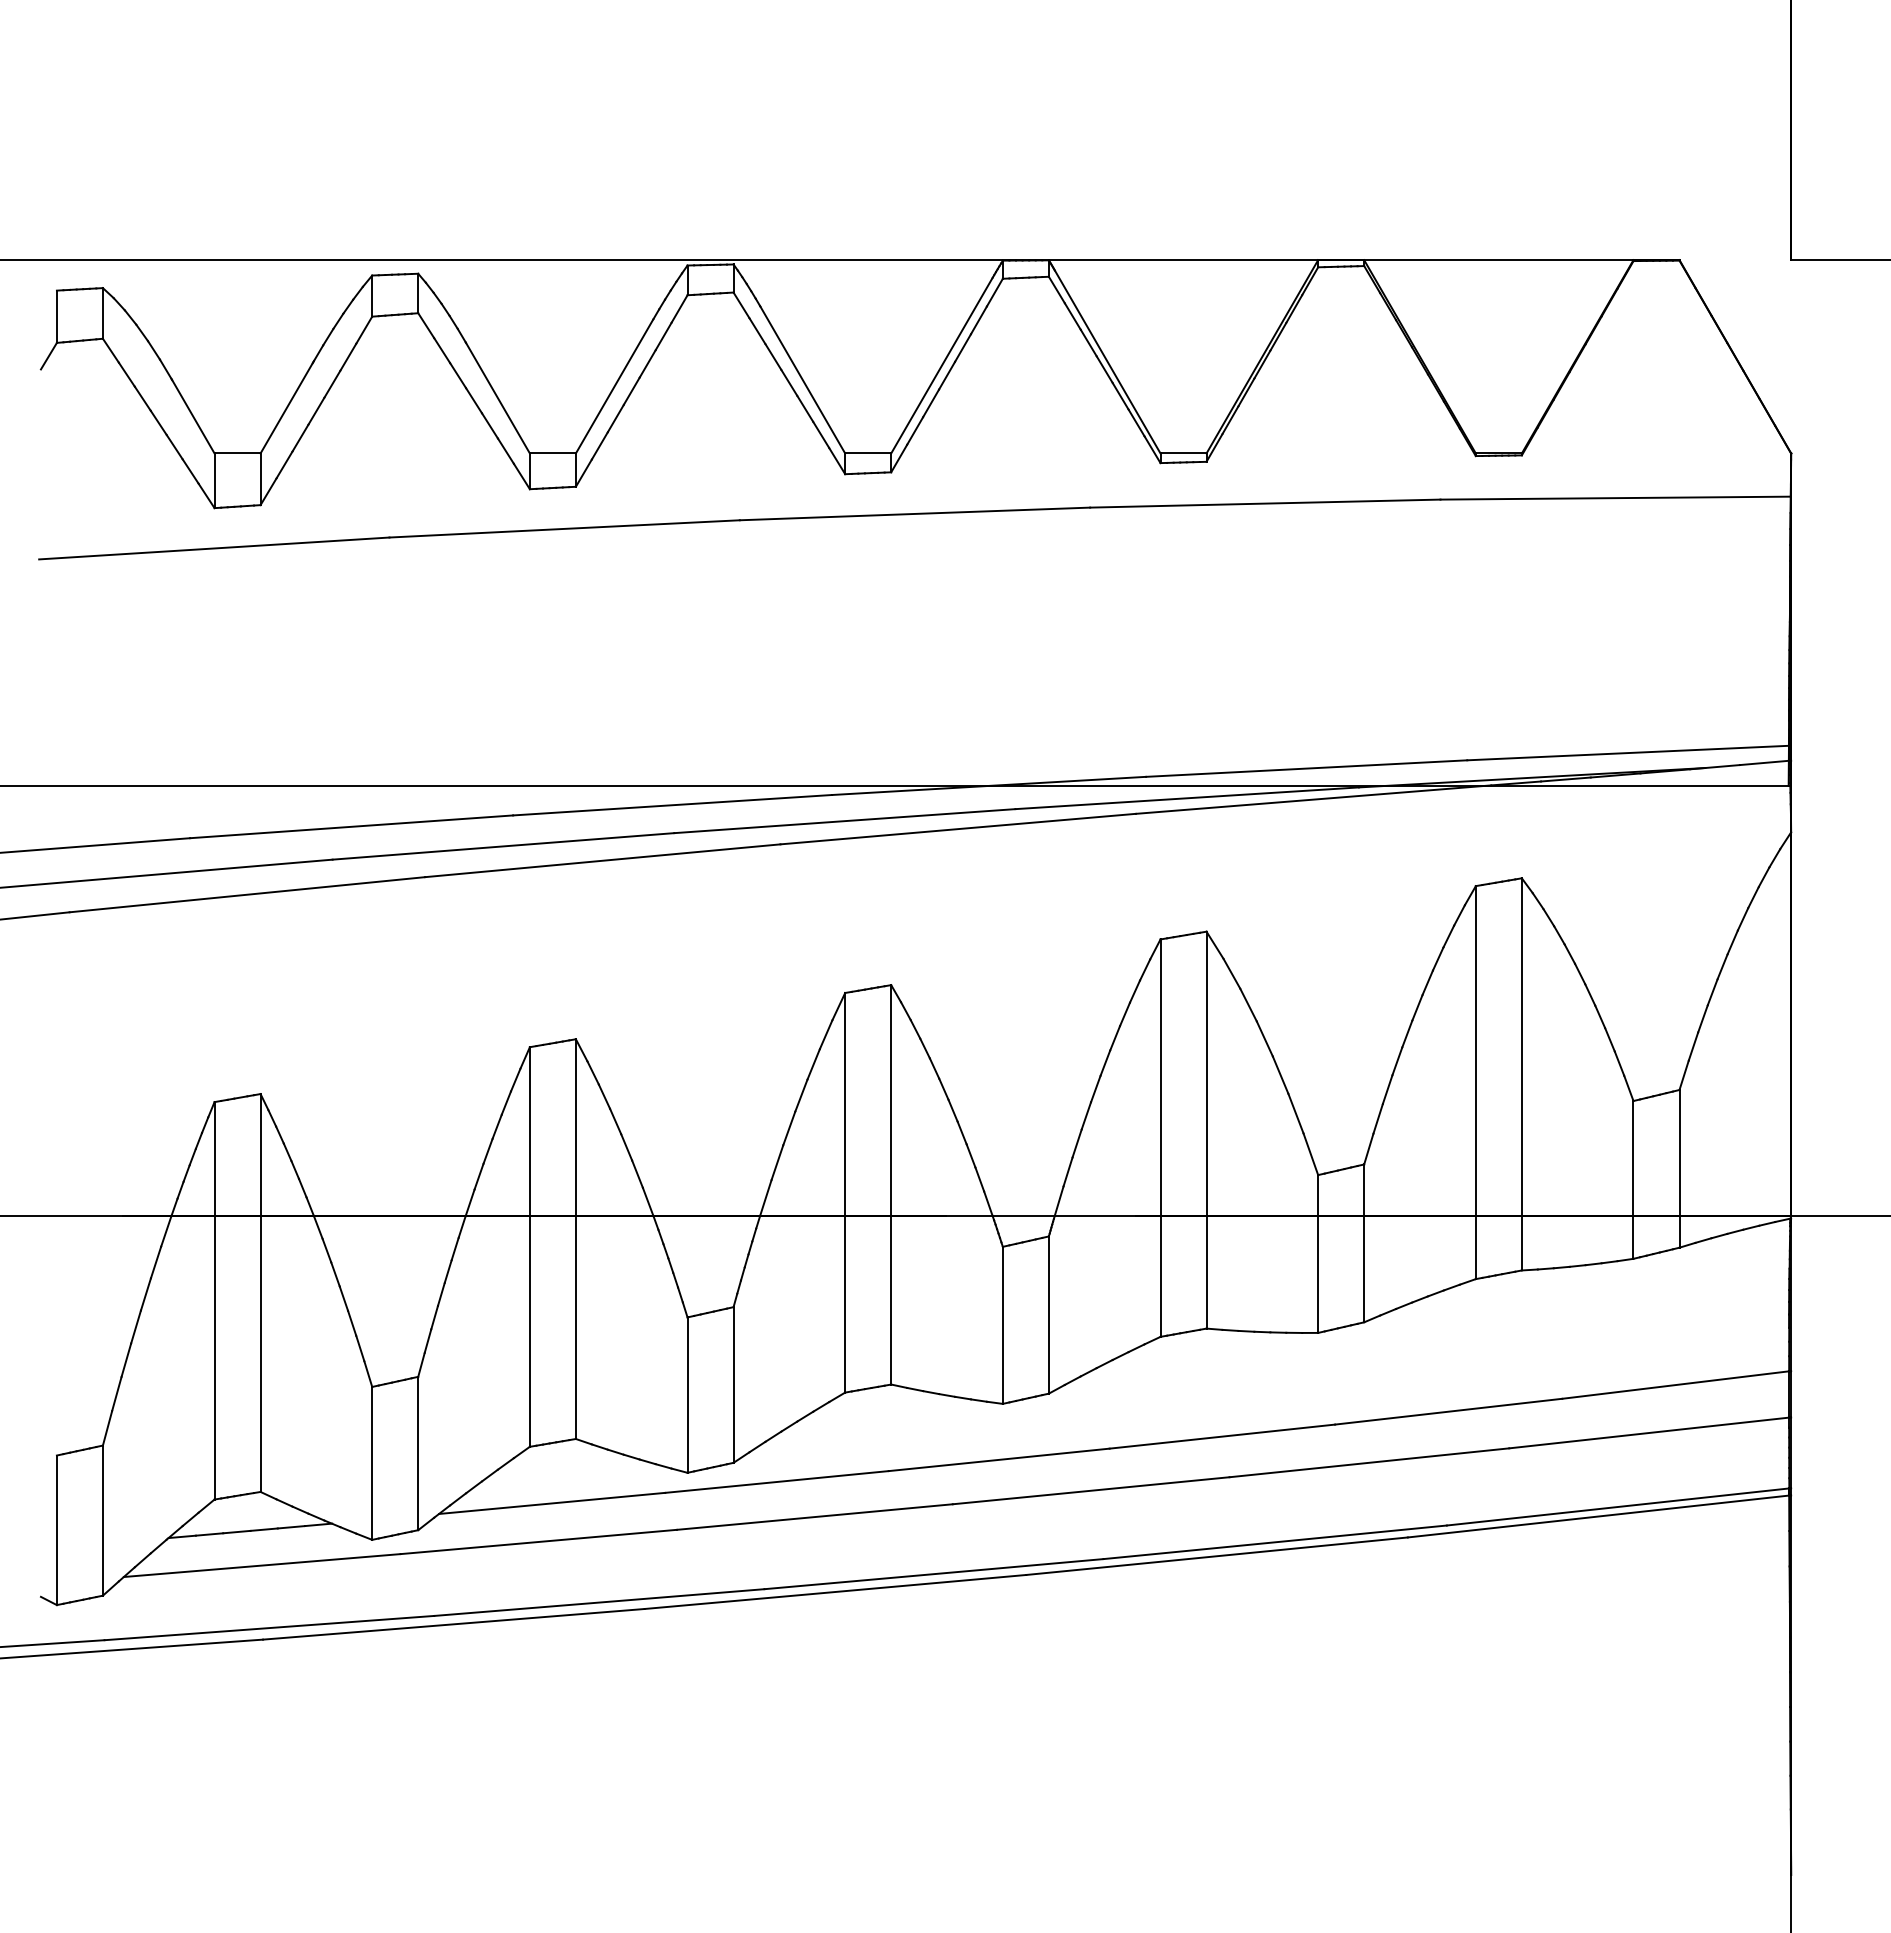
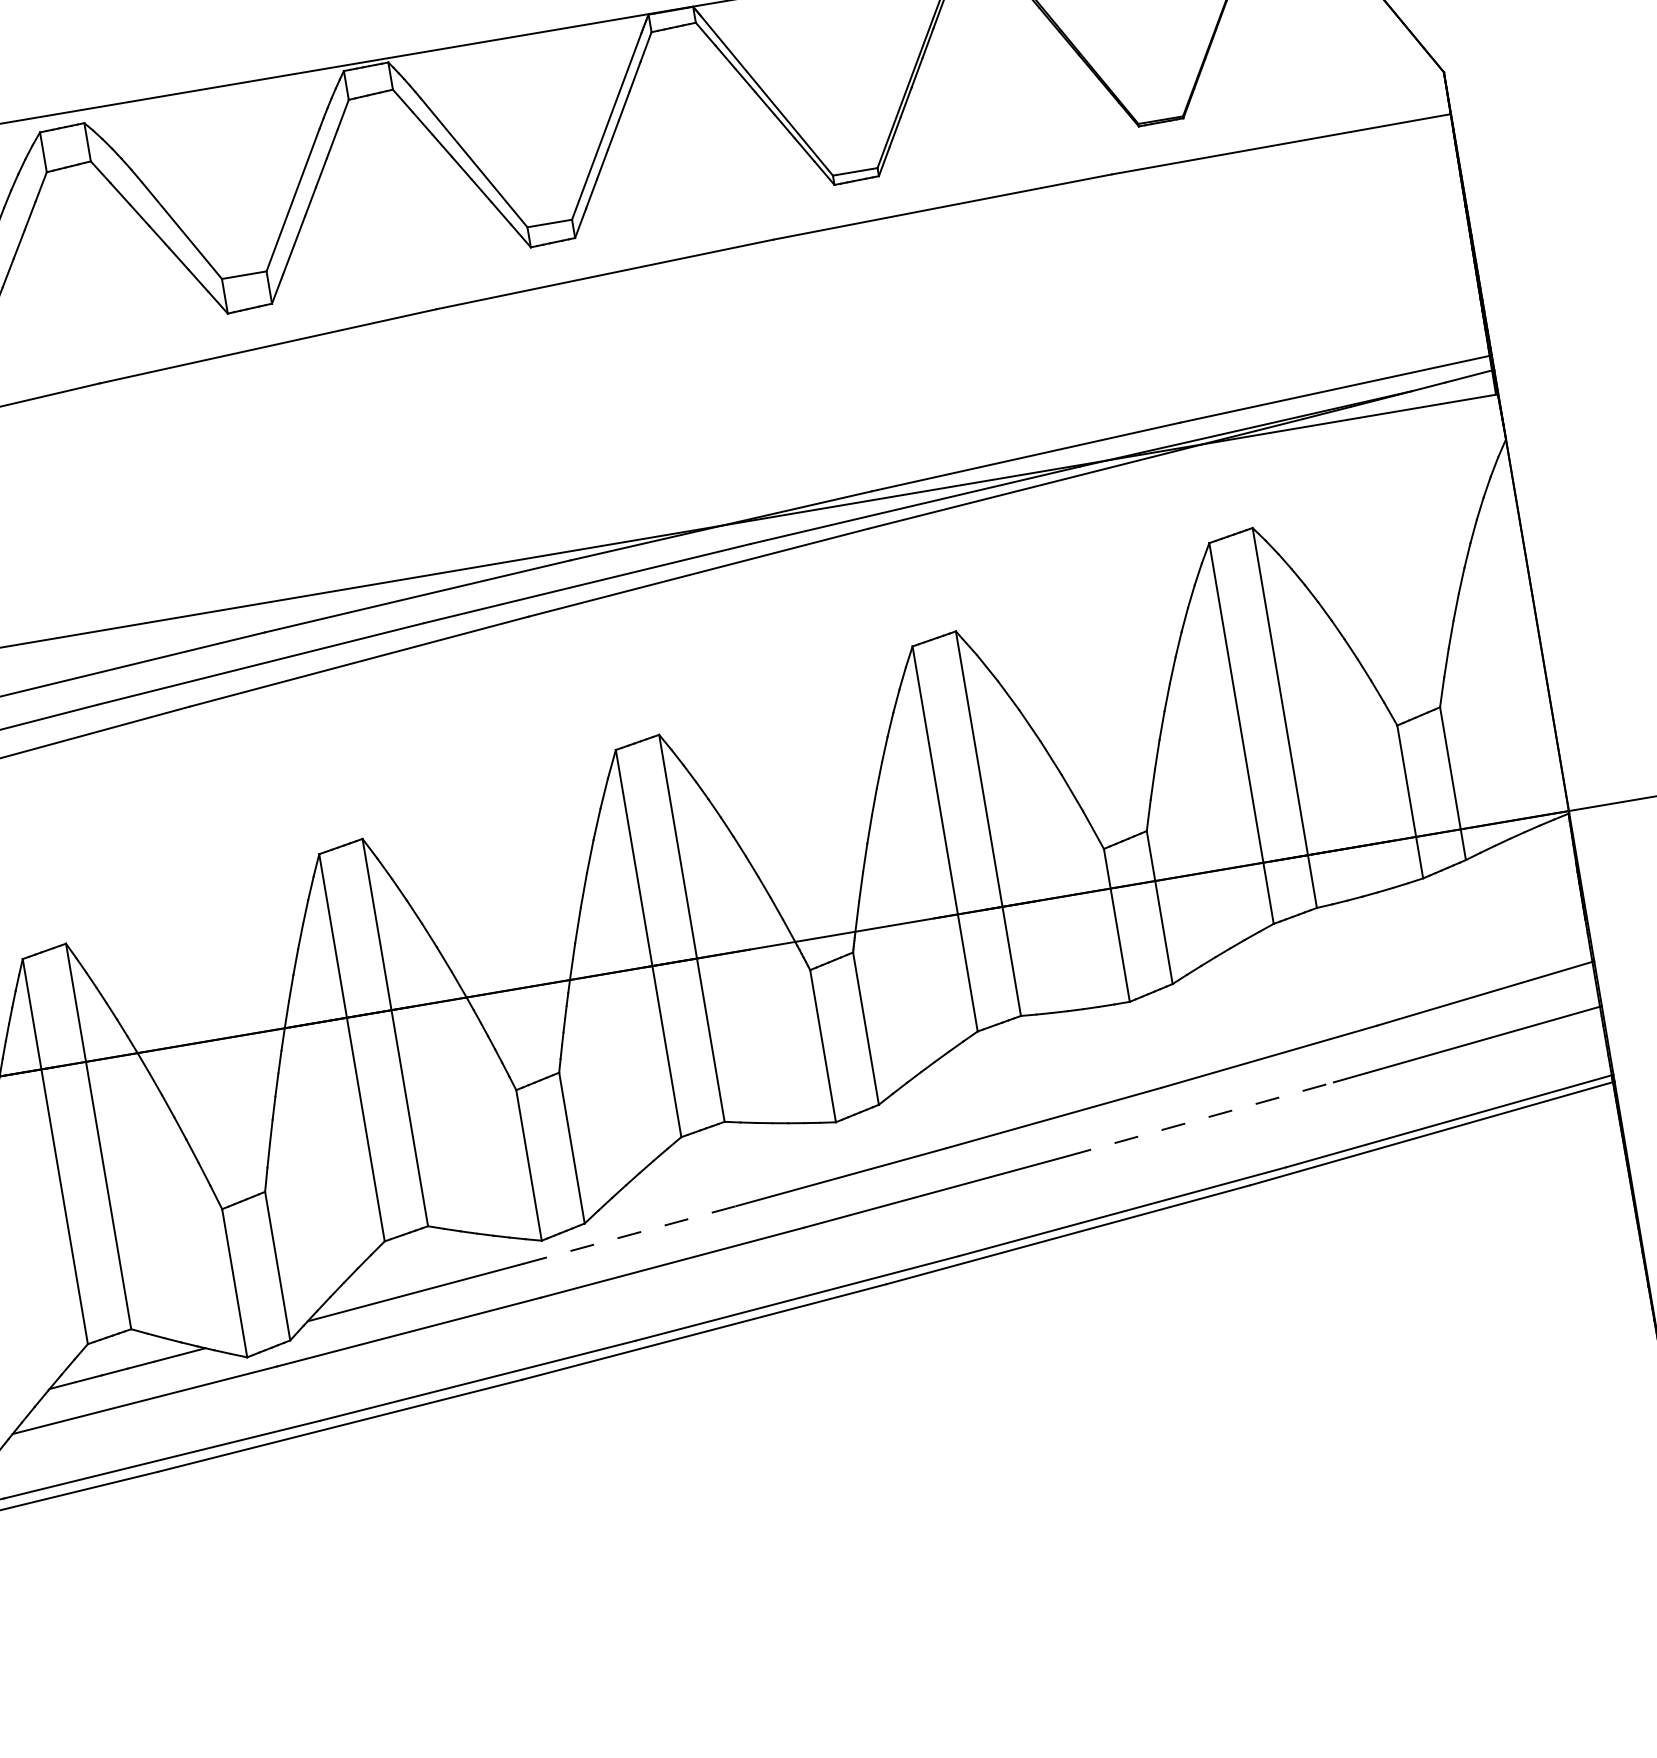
line: (1369, 1462) -> (1200, 1118), solid -> dashed
line: (777, 1481) -> (630, 1234), solid -> dashed

